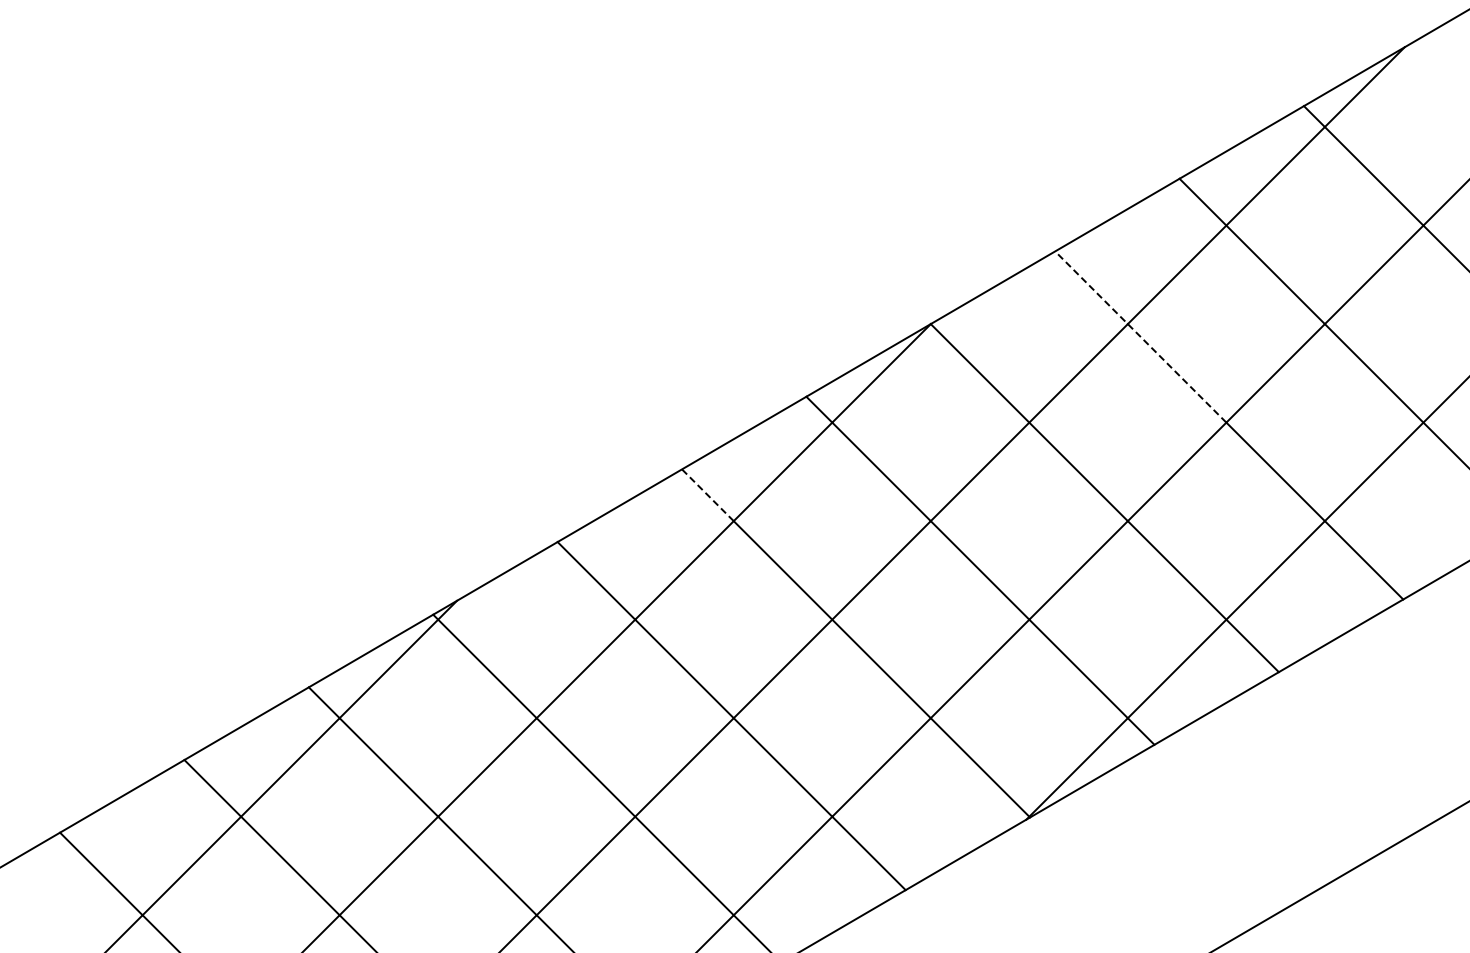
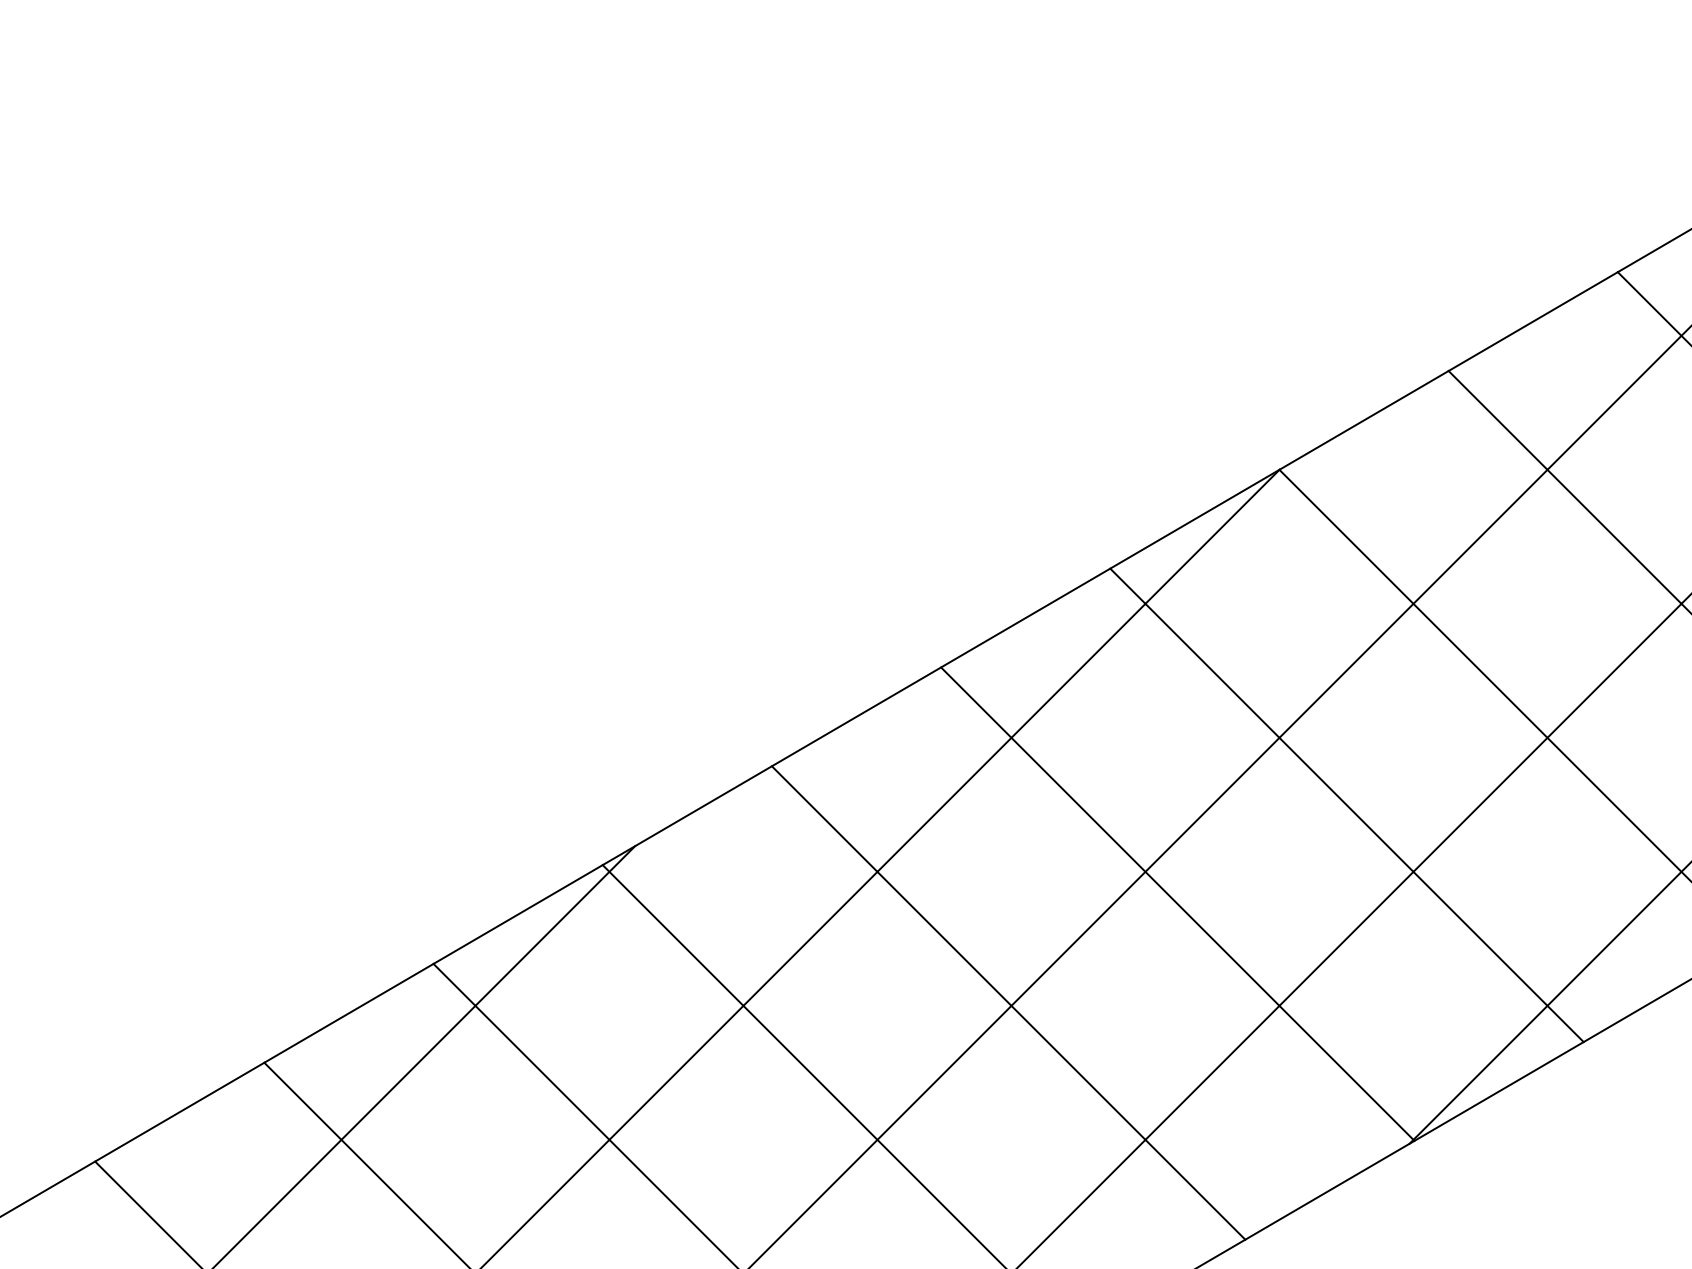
line: (1140, 336) -> (1564, 486), dashed -> solid
line: (707, 495) -> (975, 702), dashed -> solid

